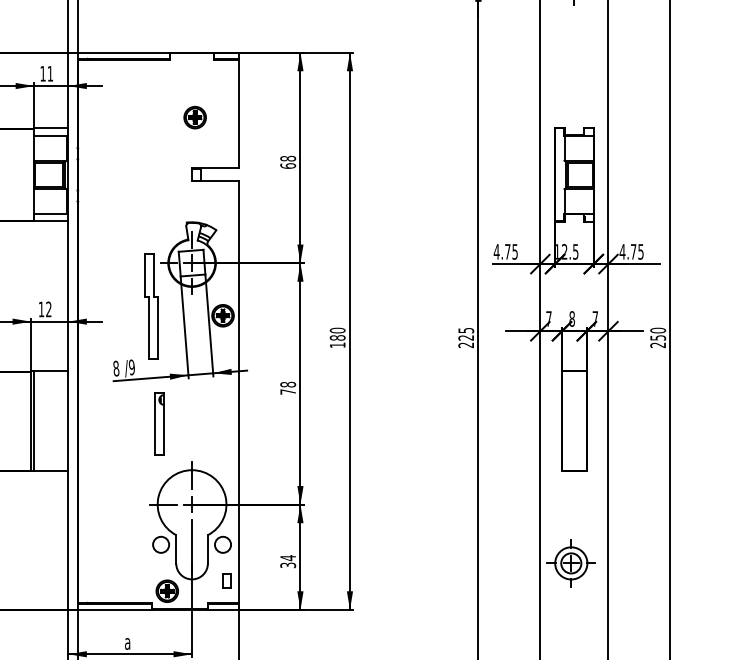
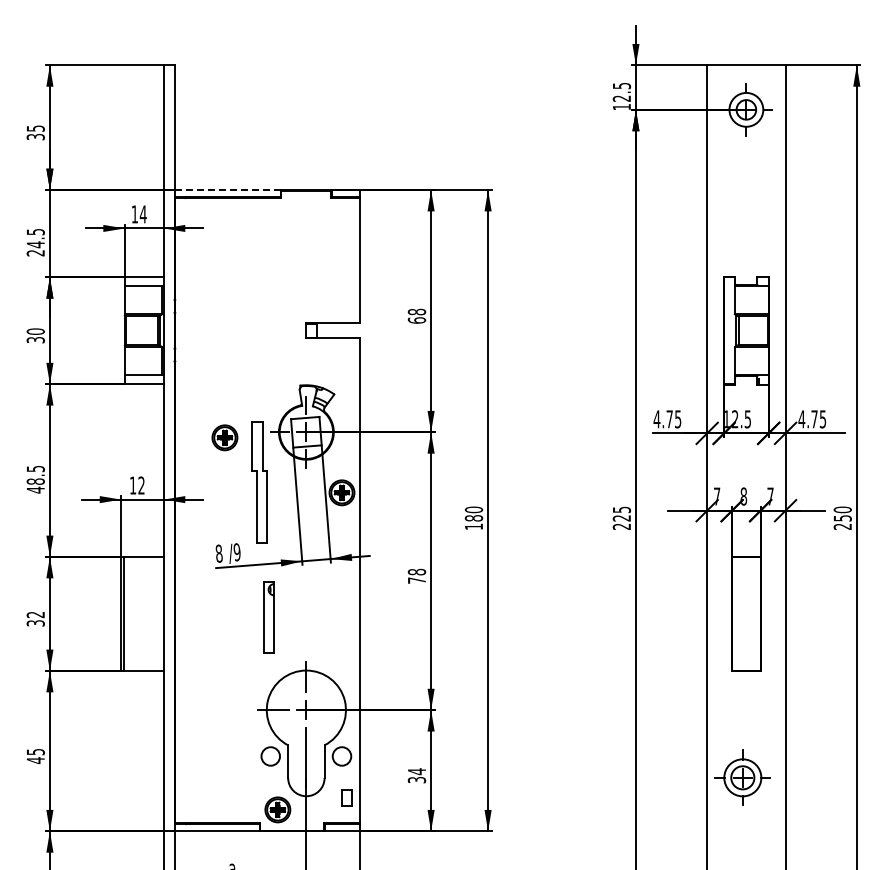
line: (124, 53) -> (228, 190), solid -> dashed
text: (49, 73) -> (142, 214), 11 -> 14
part: (194, 117) -> (224, 437), moved

